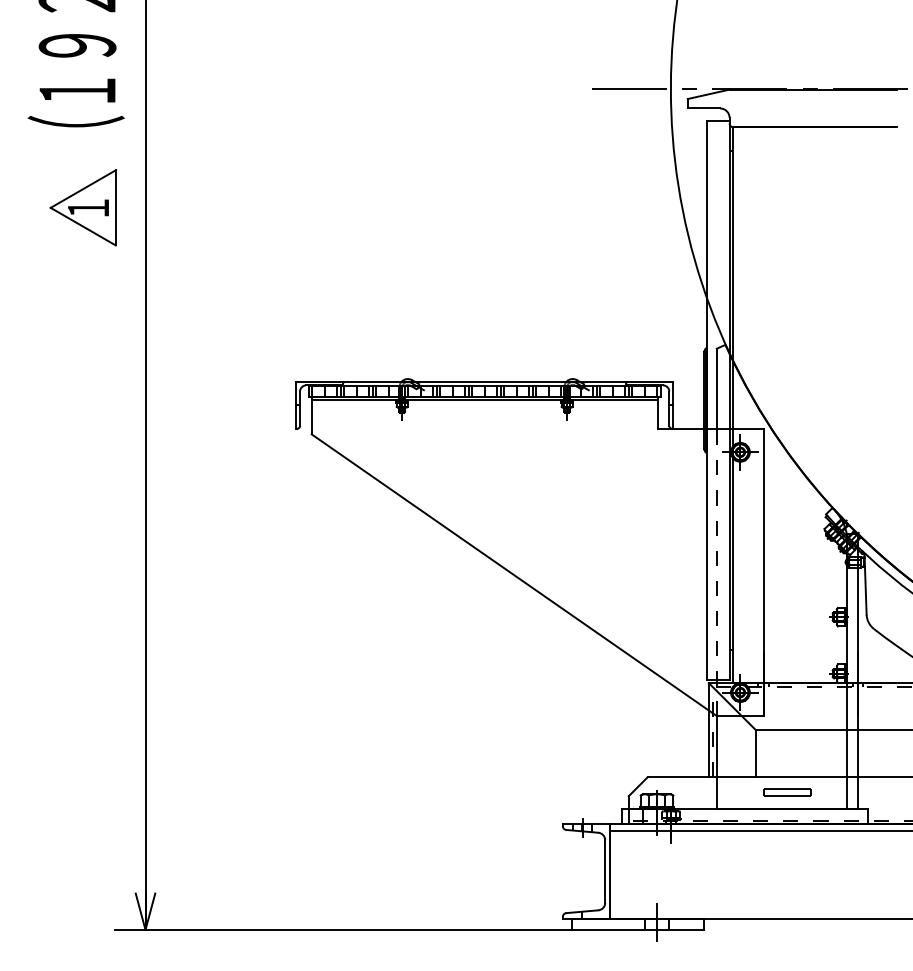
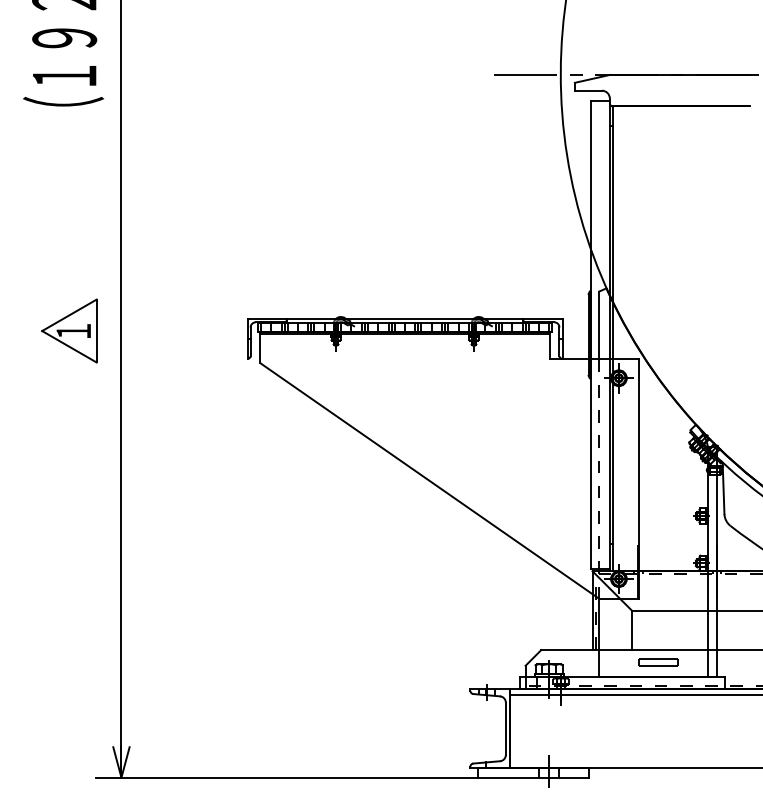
part: (82, 207) -> (68, 330), moved

